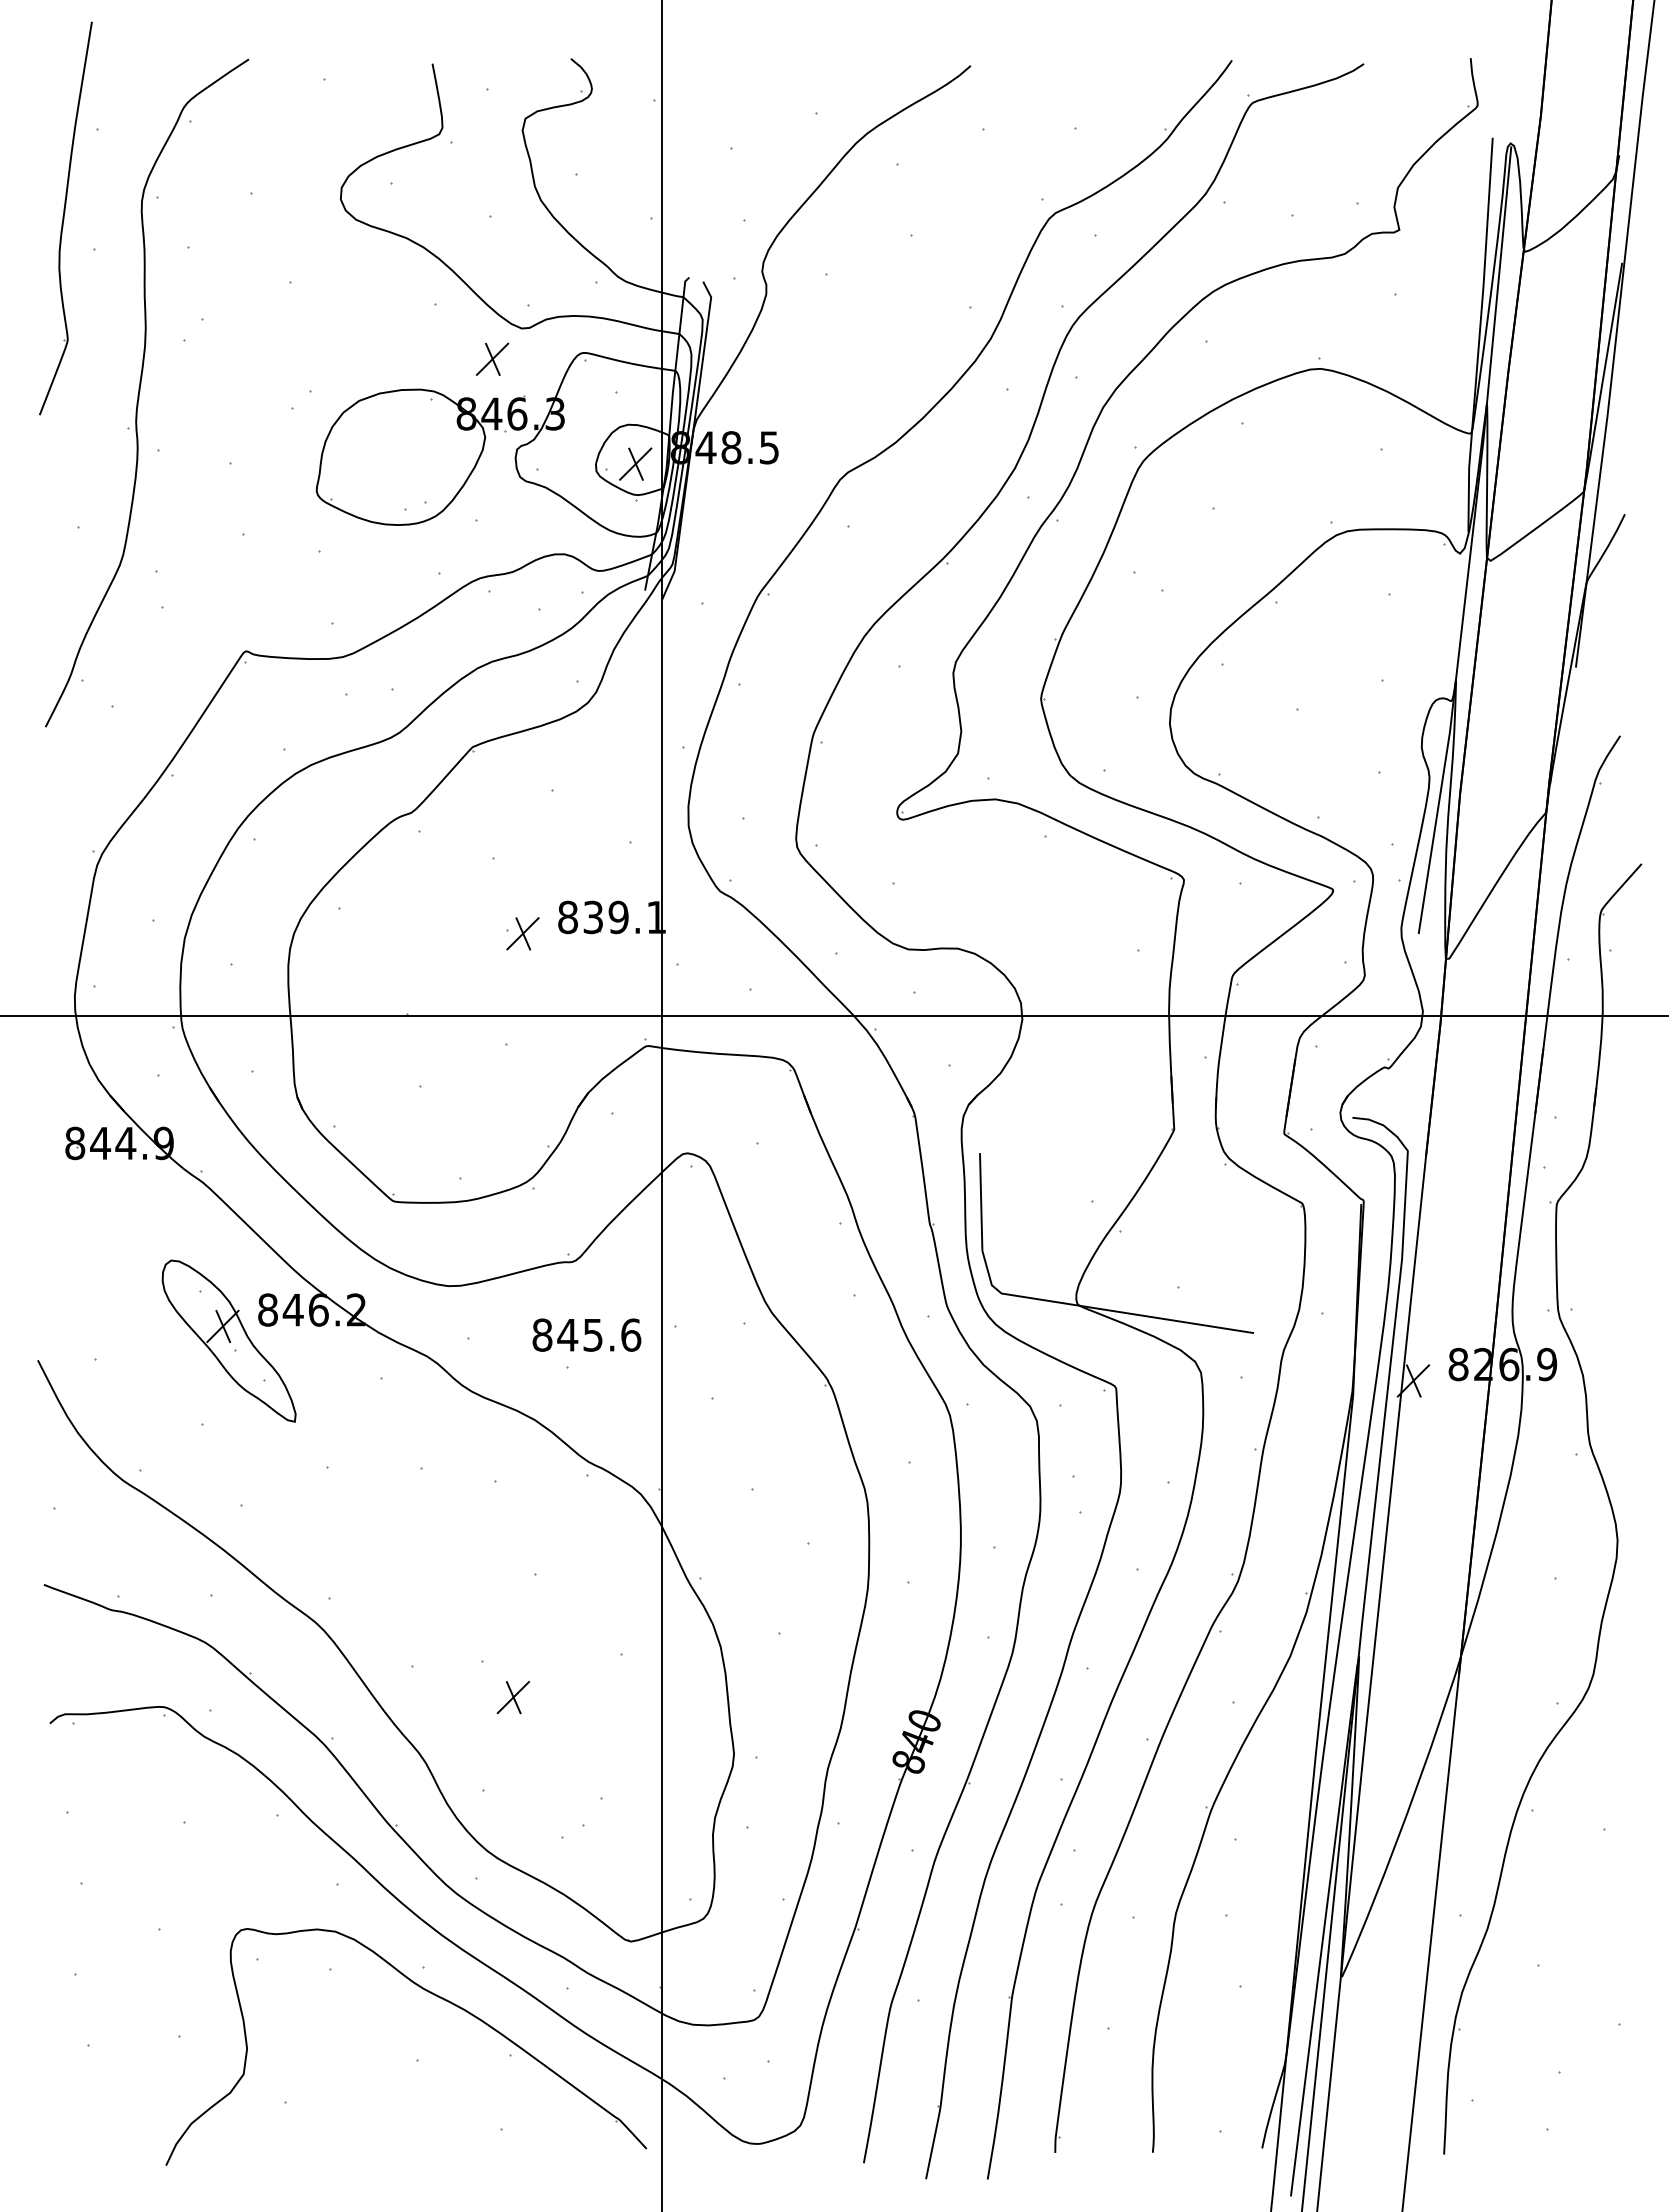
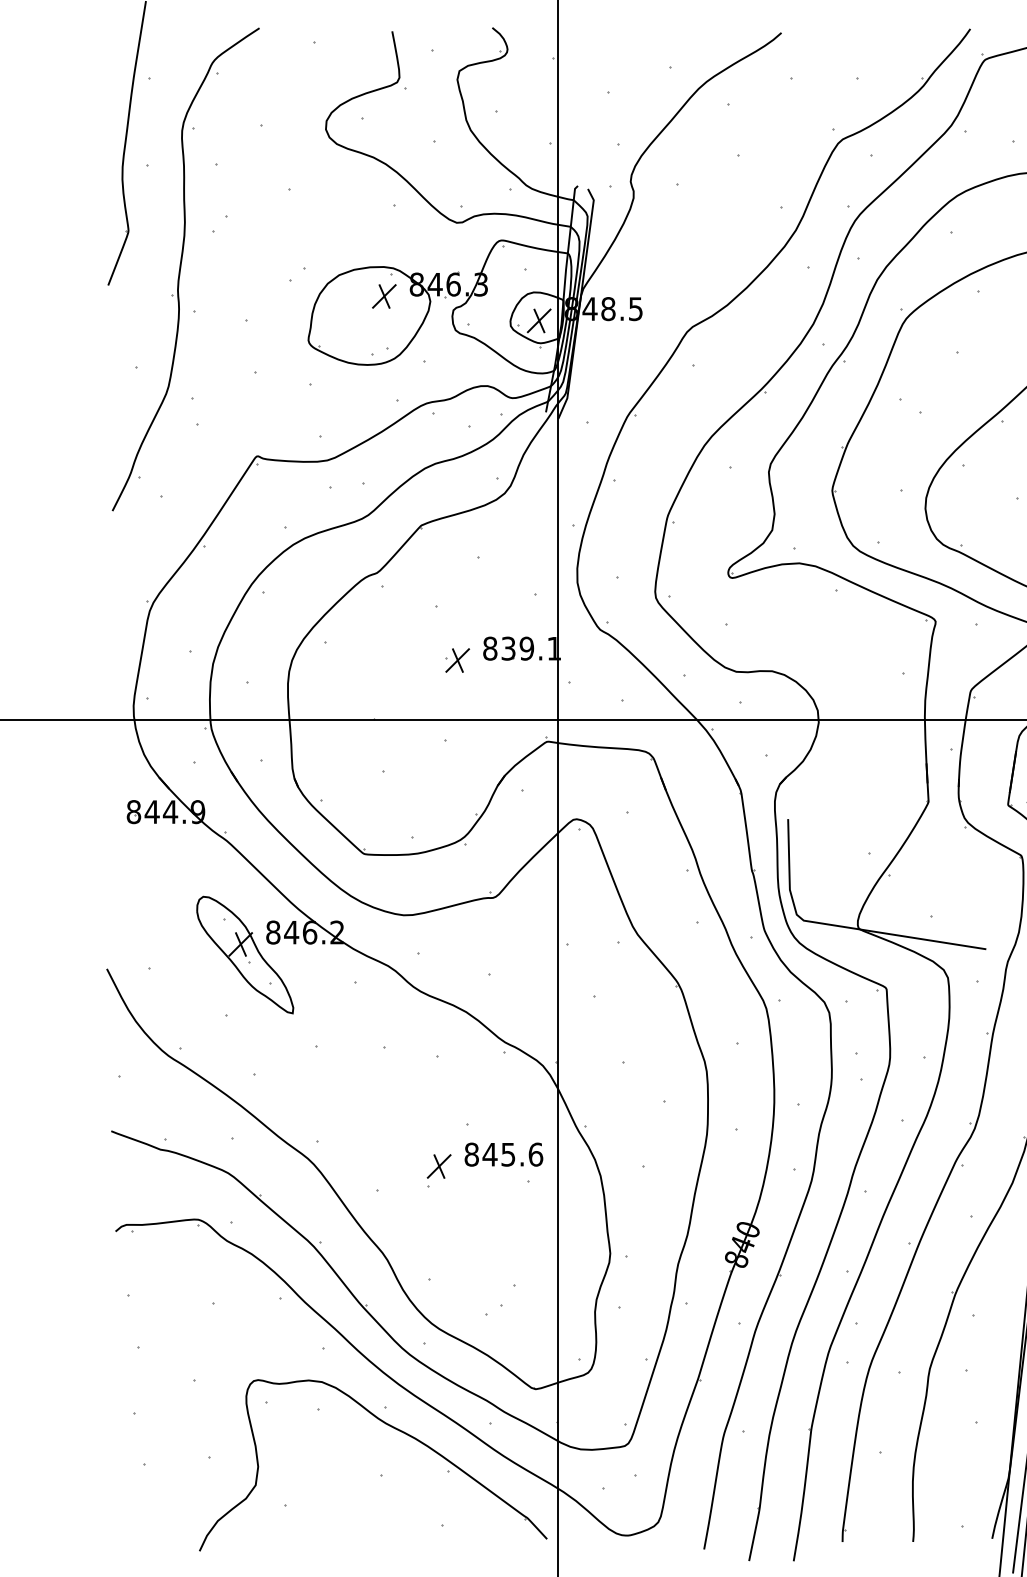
part: (492, 358) -> (384, 295), moved
text: (586, 1334) -> (503, 1154), moved
part: (512, 1697) -> (438, 1166), moved

